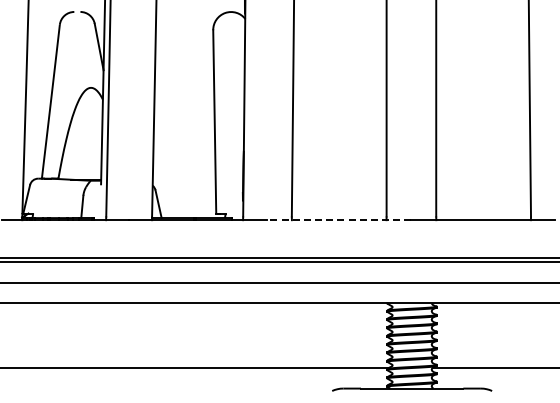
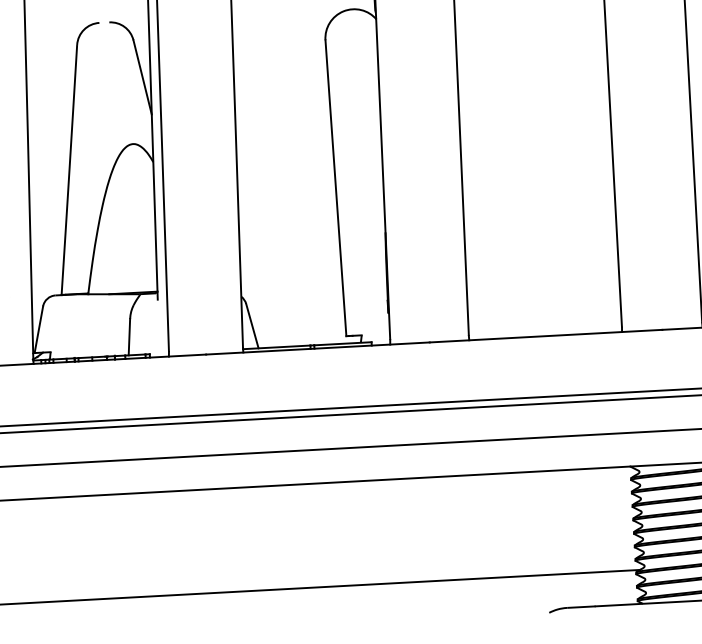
line: (339, 220) -> (546, 336), dashed -> solid

